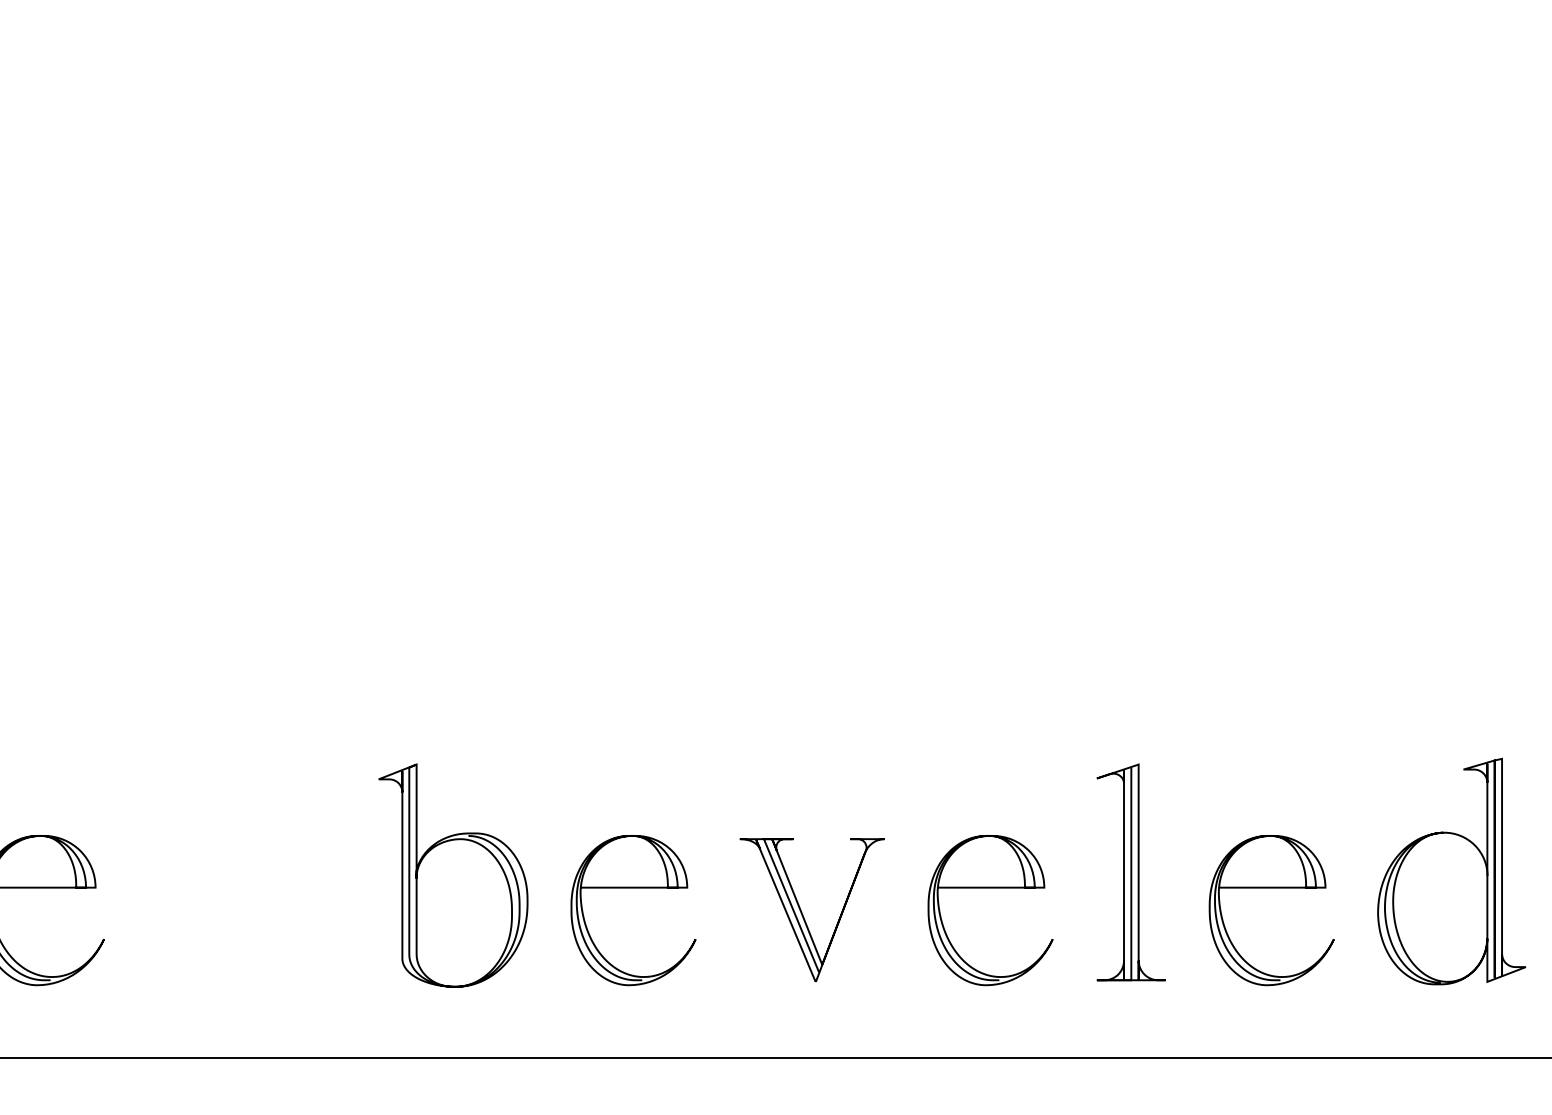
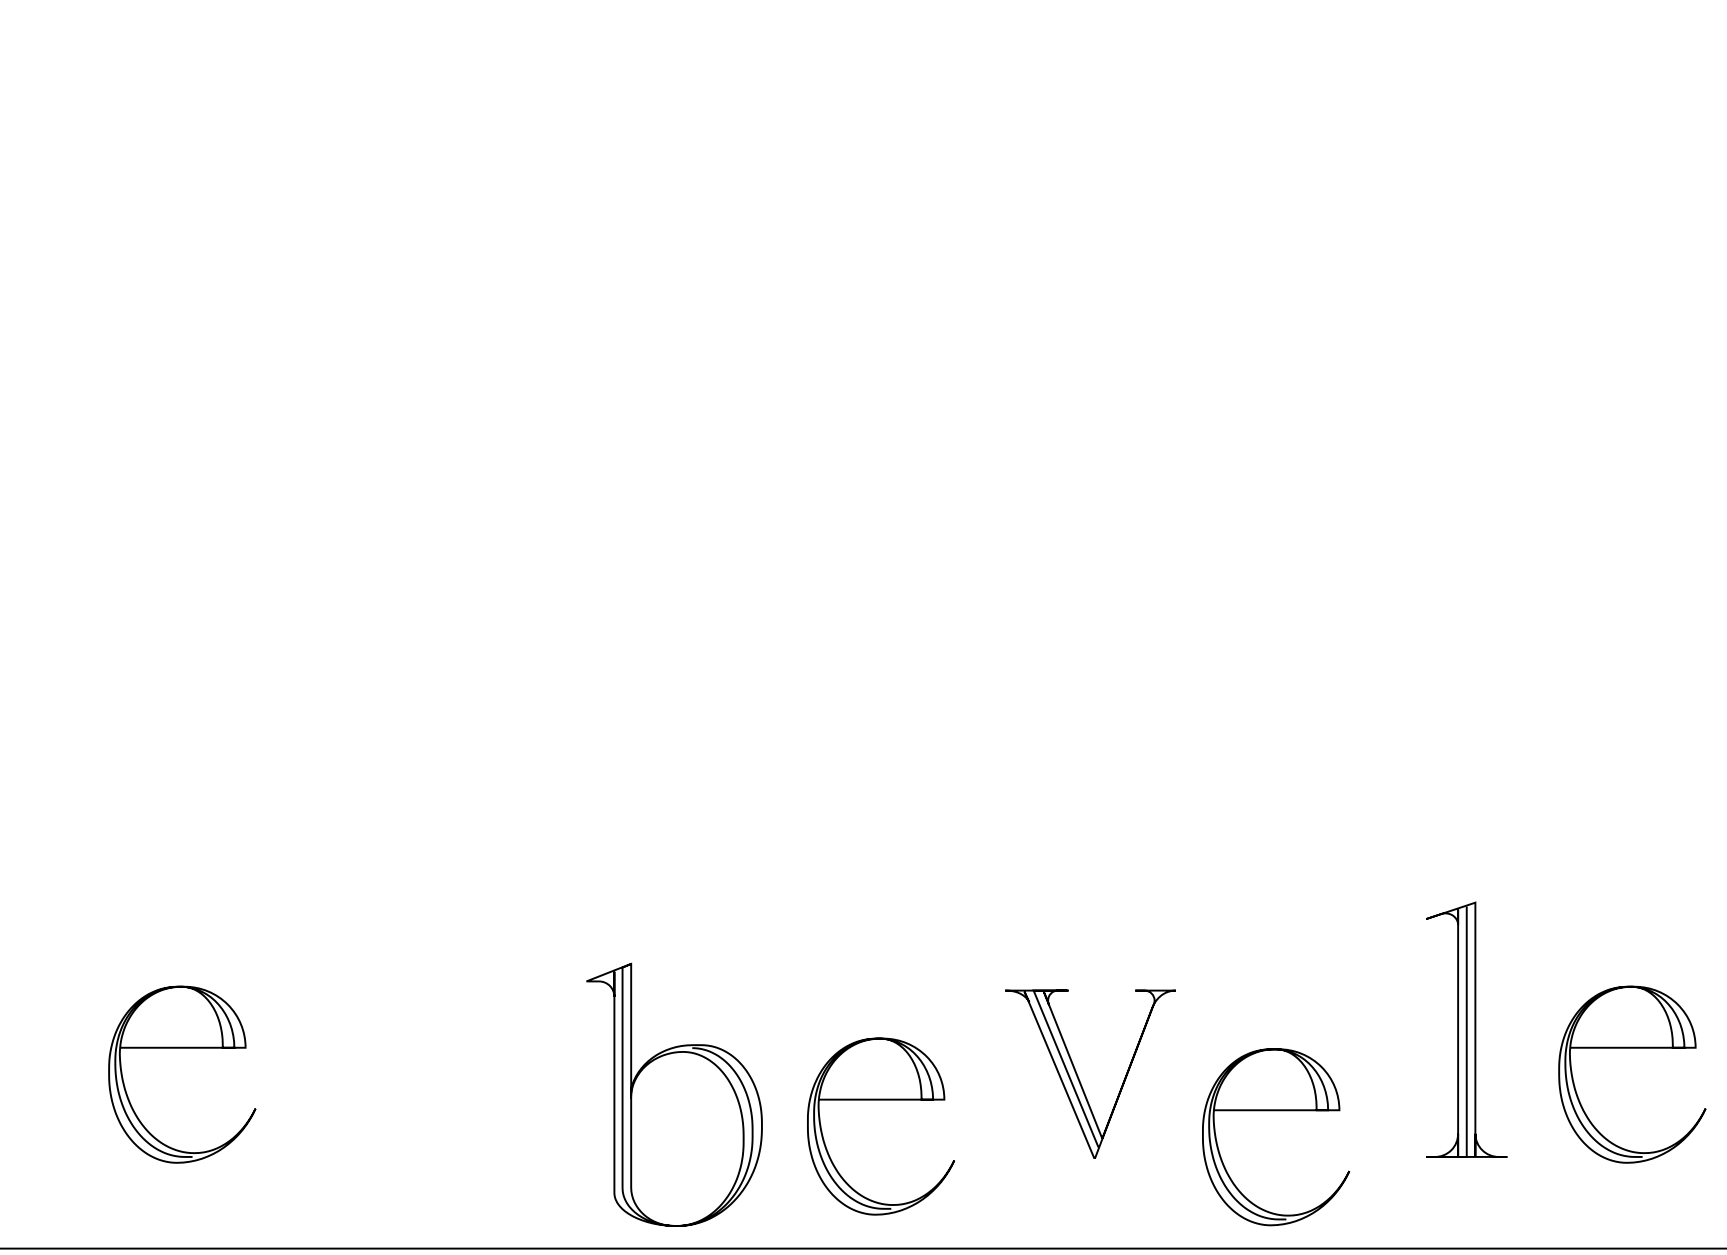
curve: (439, 845) -> (658, 1059), moved
curve: (633, 888) -> (880, 1100), moved
curve: (990, 888) -> (1275, 1111), moved

